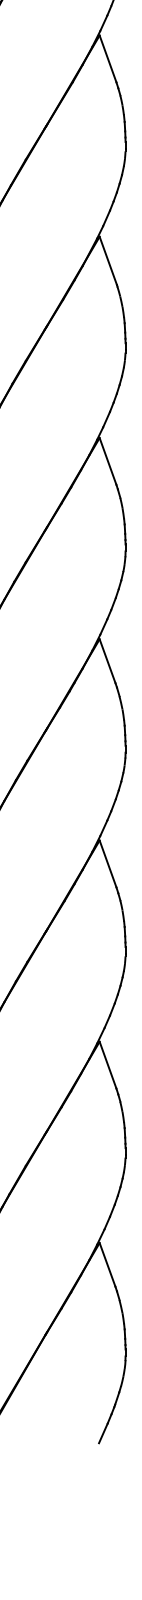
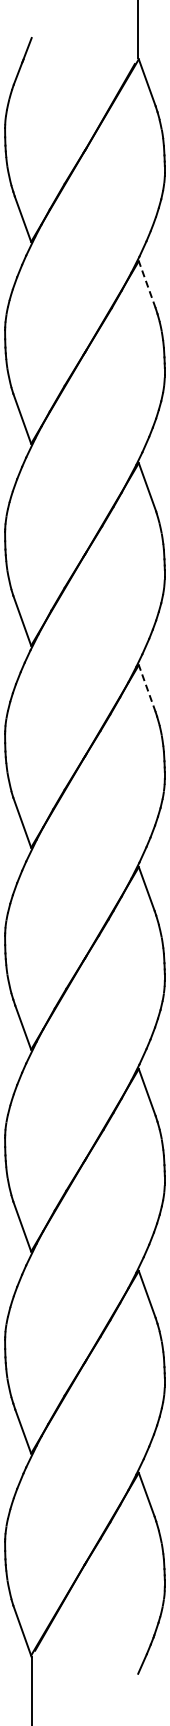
line: (108, 58) -> (147, 284), solid -> dashed
line: (108, 461) -> (147, 688), solid -> dashed

